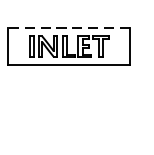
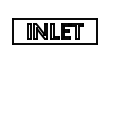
line: (68, 28) -> (54, 18), dashed -> solid

